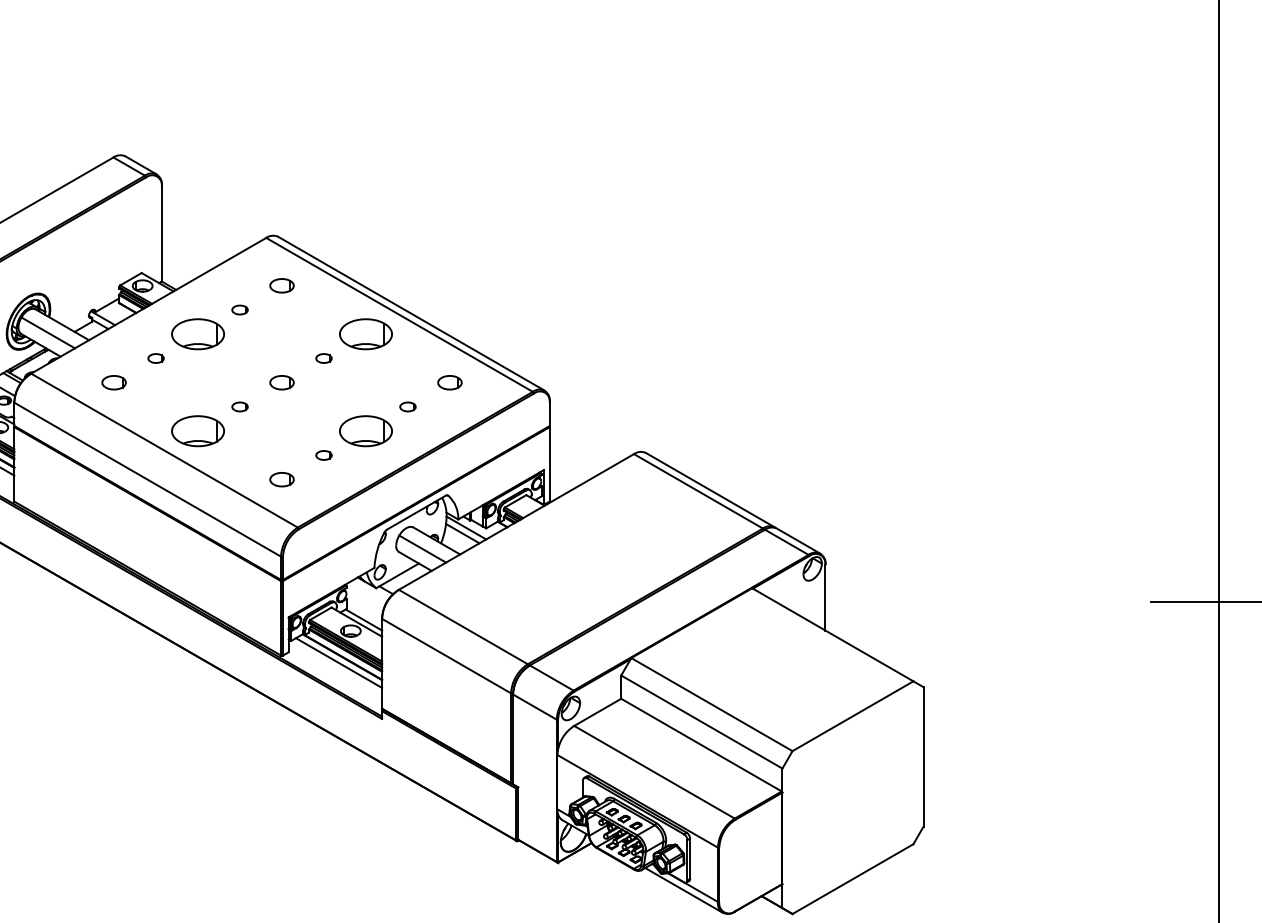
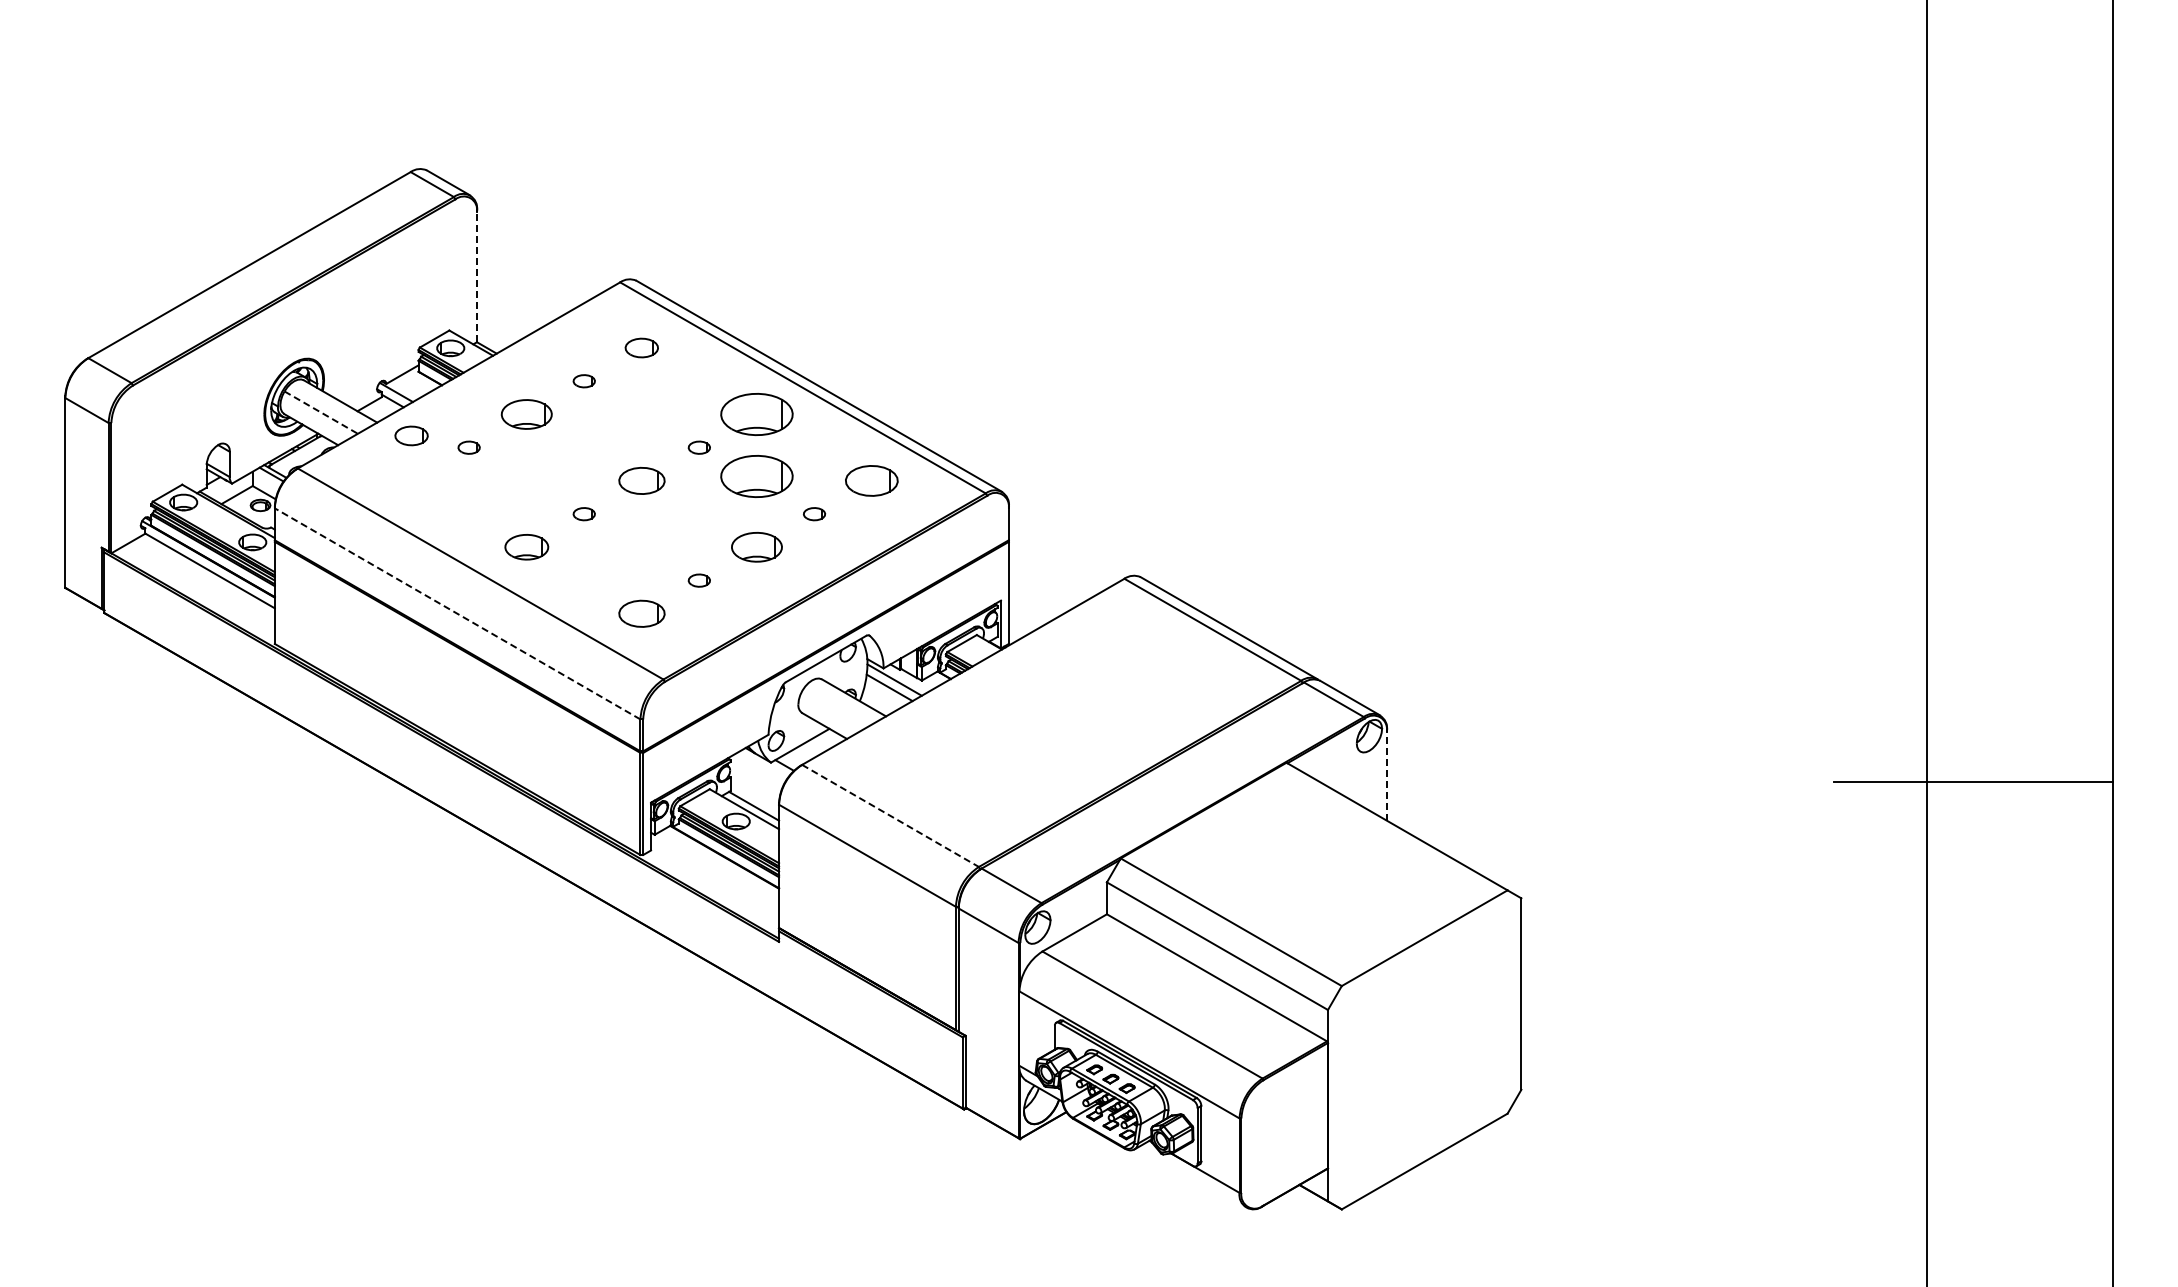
line: (162, 233) -> (477, 276), solid -> dashed
line: (48, 332) -> (321, 412), solid -> dashed
part: (197, 334) -> (526, 414), size x0.7
part: (365, 379) -> (756, 476), added
part: (114, 382) -> (411, 435), moved
part: (281, 382) -> (641, 480), size x1.4
part: (450, 382) -> (872, 480), size x1.6
part: (197, 430) -> (526, 546), size x0.6
part: (365, 430) -> (756, 546), size x0.7
line: (147, 479) -> (457, 613), solid -> dashed
part: (281, 479) -> (641, 613), size x1.4
line: (422, 548) -> (834, 708), removed
line: (825, 598) -> (1386, 776), solid -> dashed
line: (463, 627) -> (890, 816), solid -> dashed
line: (338, 663) -> (719, 865), removed
line: (683, 890) -> (1192, 1176), removed

